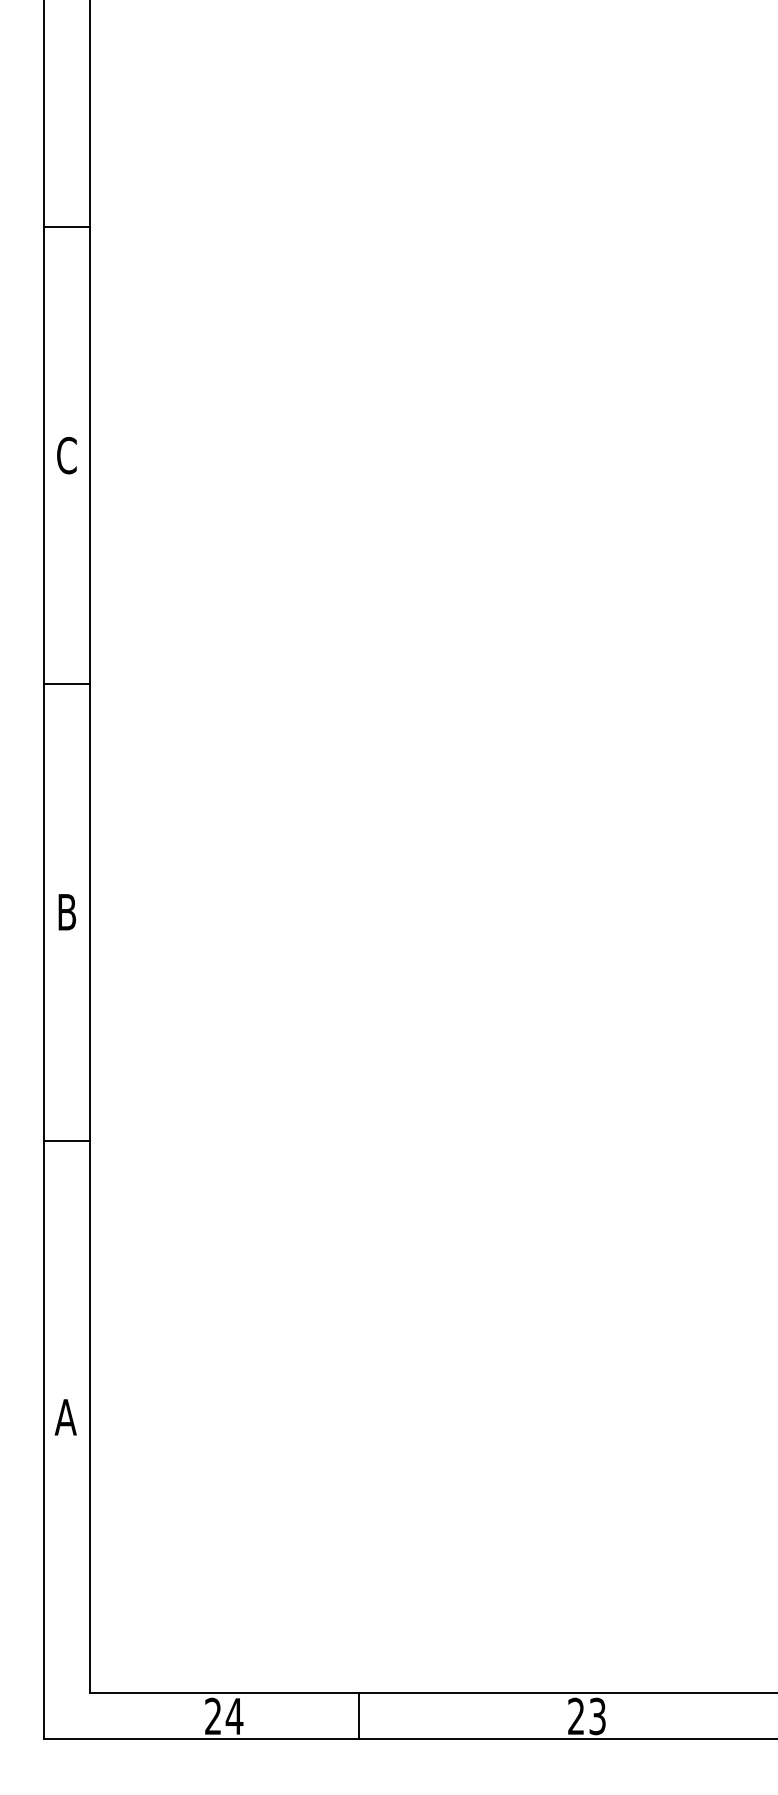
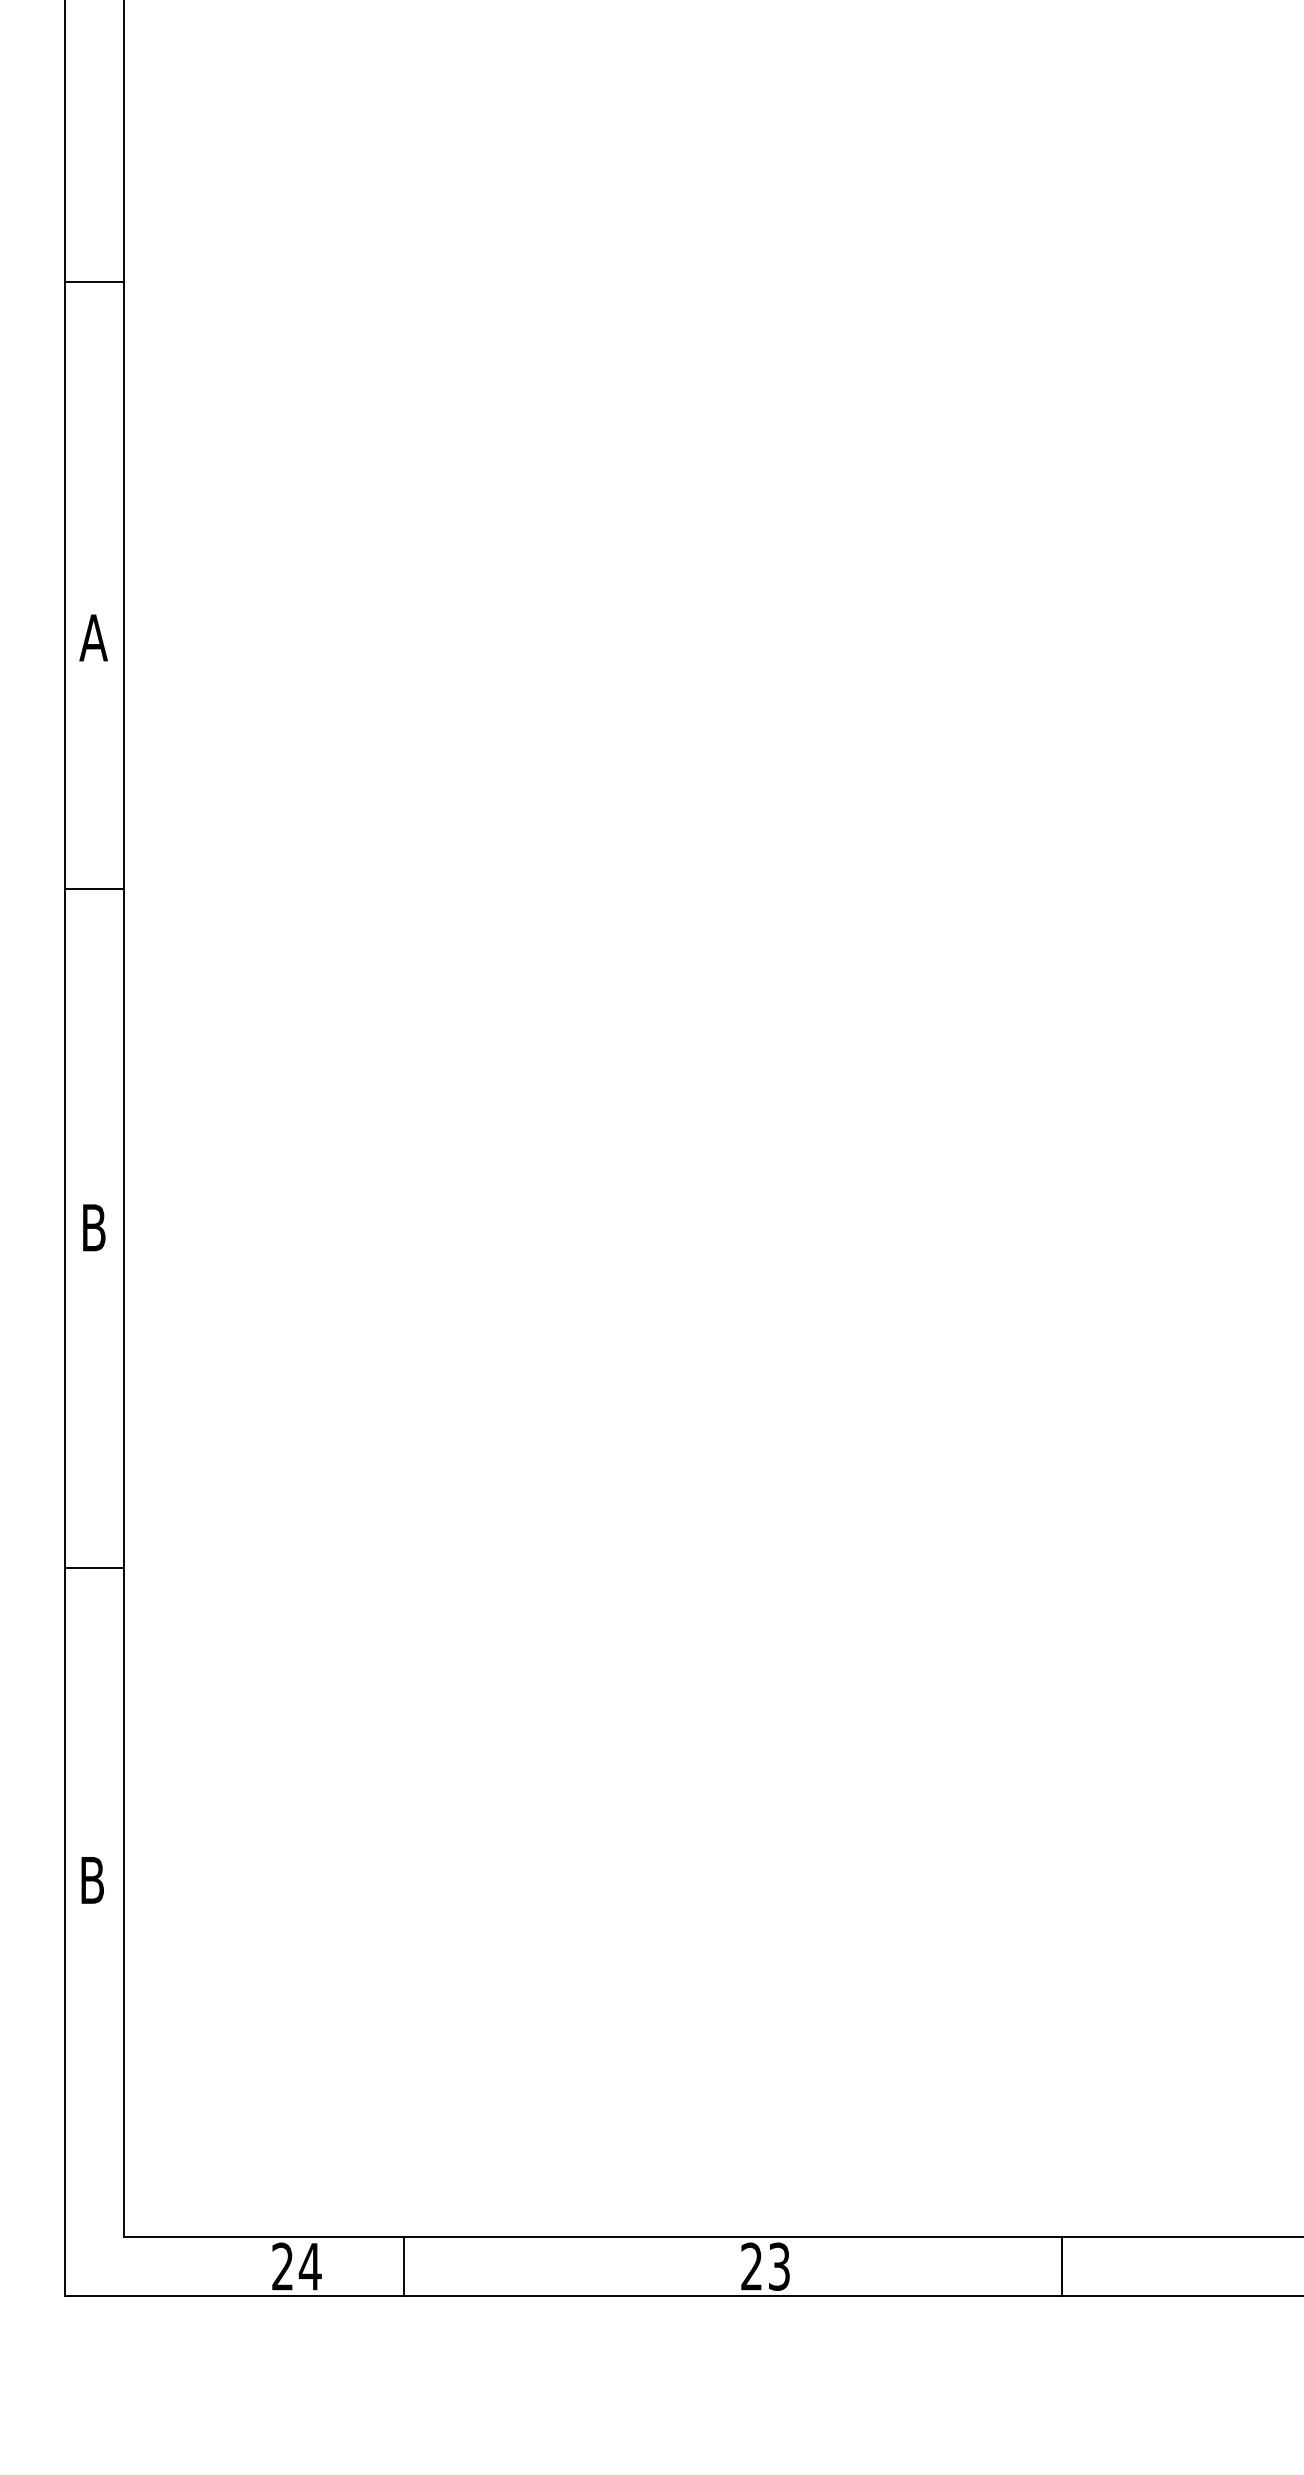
line: (66, 227) -> (93, 282), moved
text: (66, 455) -> (93, 637), C -> A
line: (66, 684) -> (93, 889), moved
line: (66, 1140) -> (93, 1567), moved
text: (65, 1417) -> (91, 1880), A -> B
line: (359, 1715) -> (403, 2265), moved

